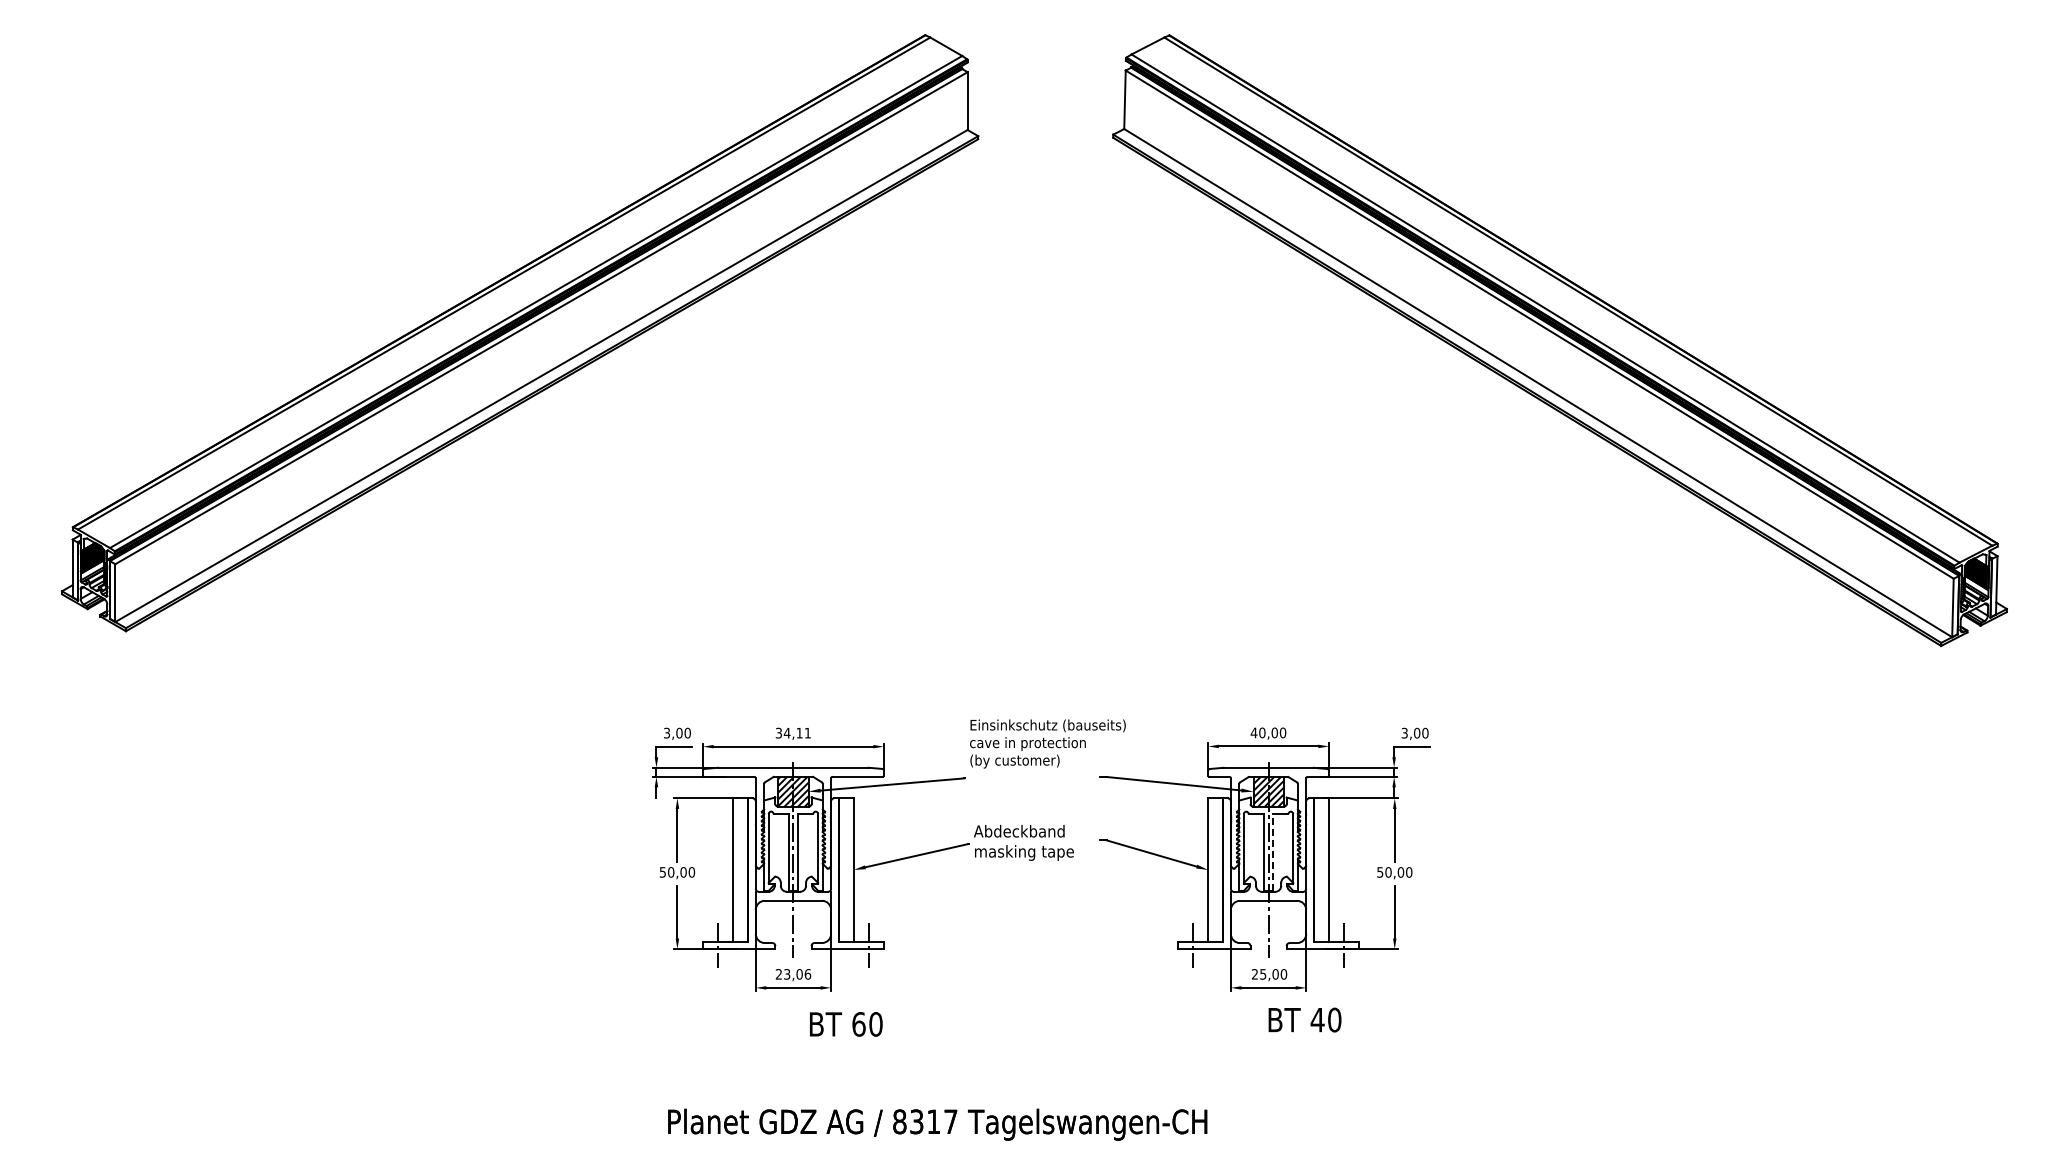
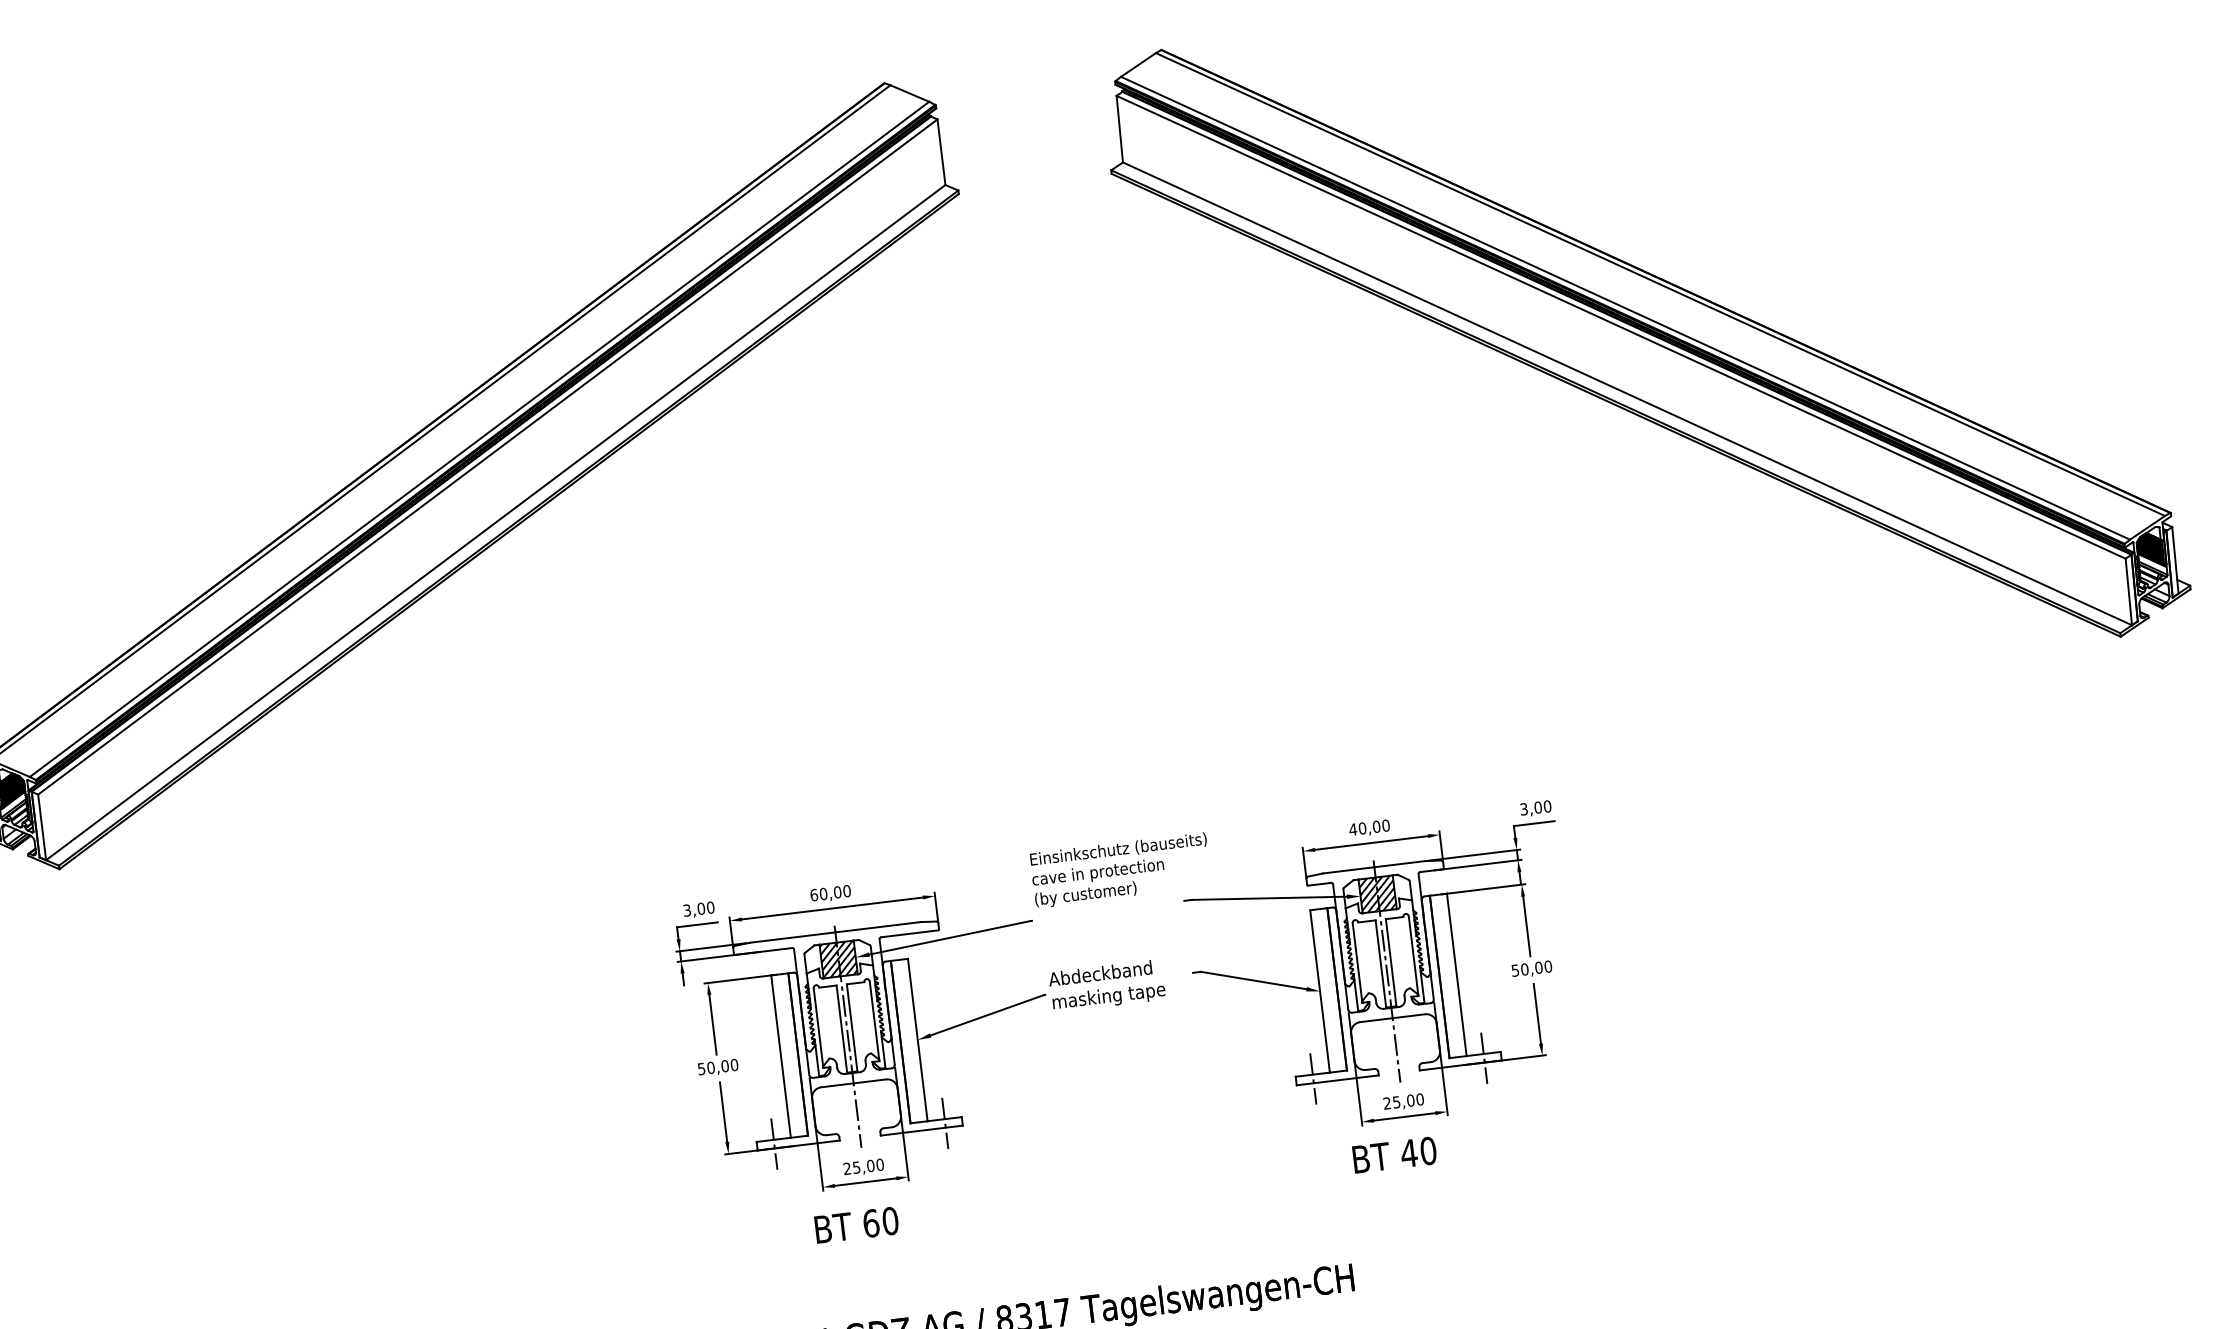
text: (793, 732) -> (830, 892), 34,11 -> 60,00
line: (1273, 852) -> (1391, 962), dashed -> solid
text: (797, 974) -> (868, 1166), 23,06 -> 25,00
text: (1304, 1019) -> (1394, 1154), moved
text: (846, 1024) -> (857, 1225), moved

